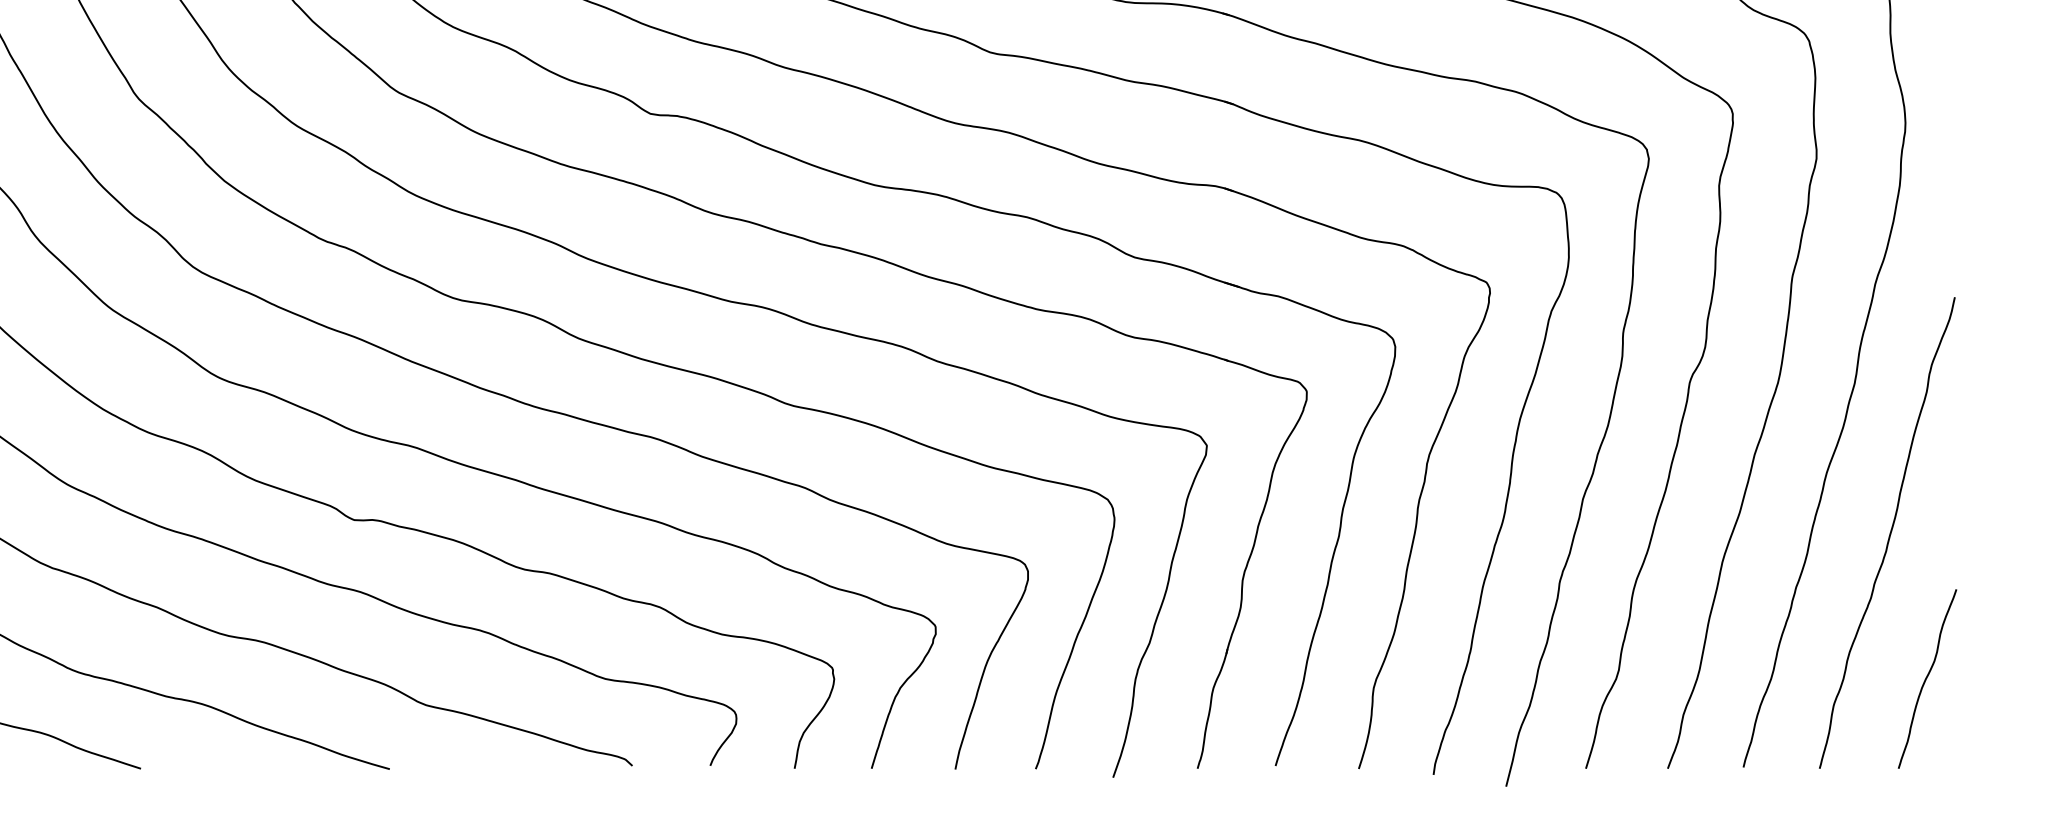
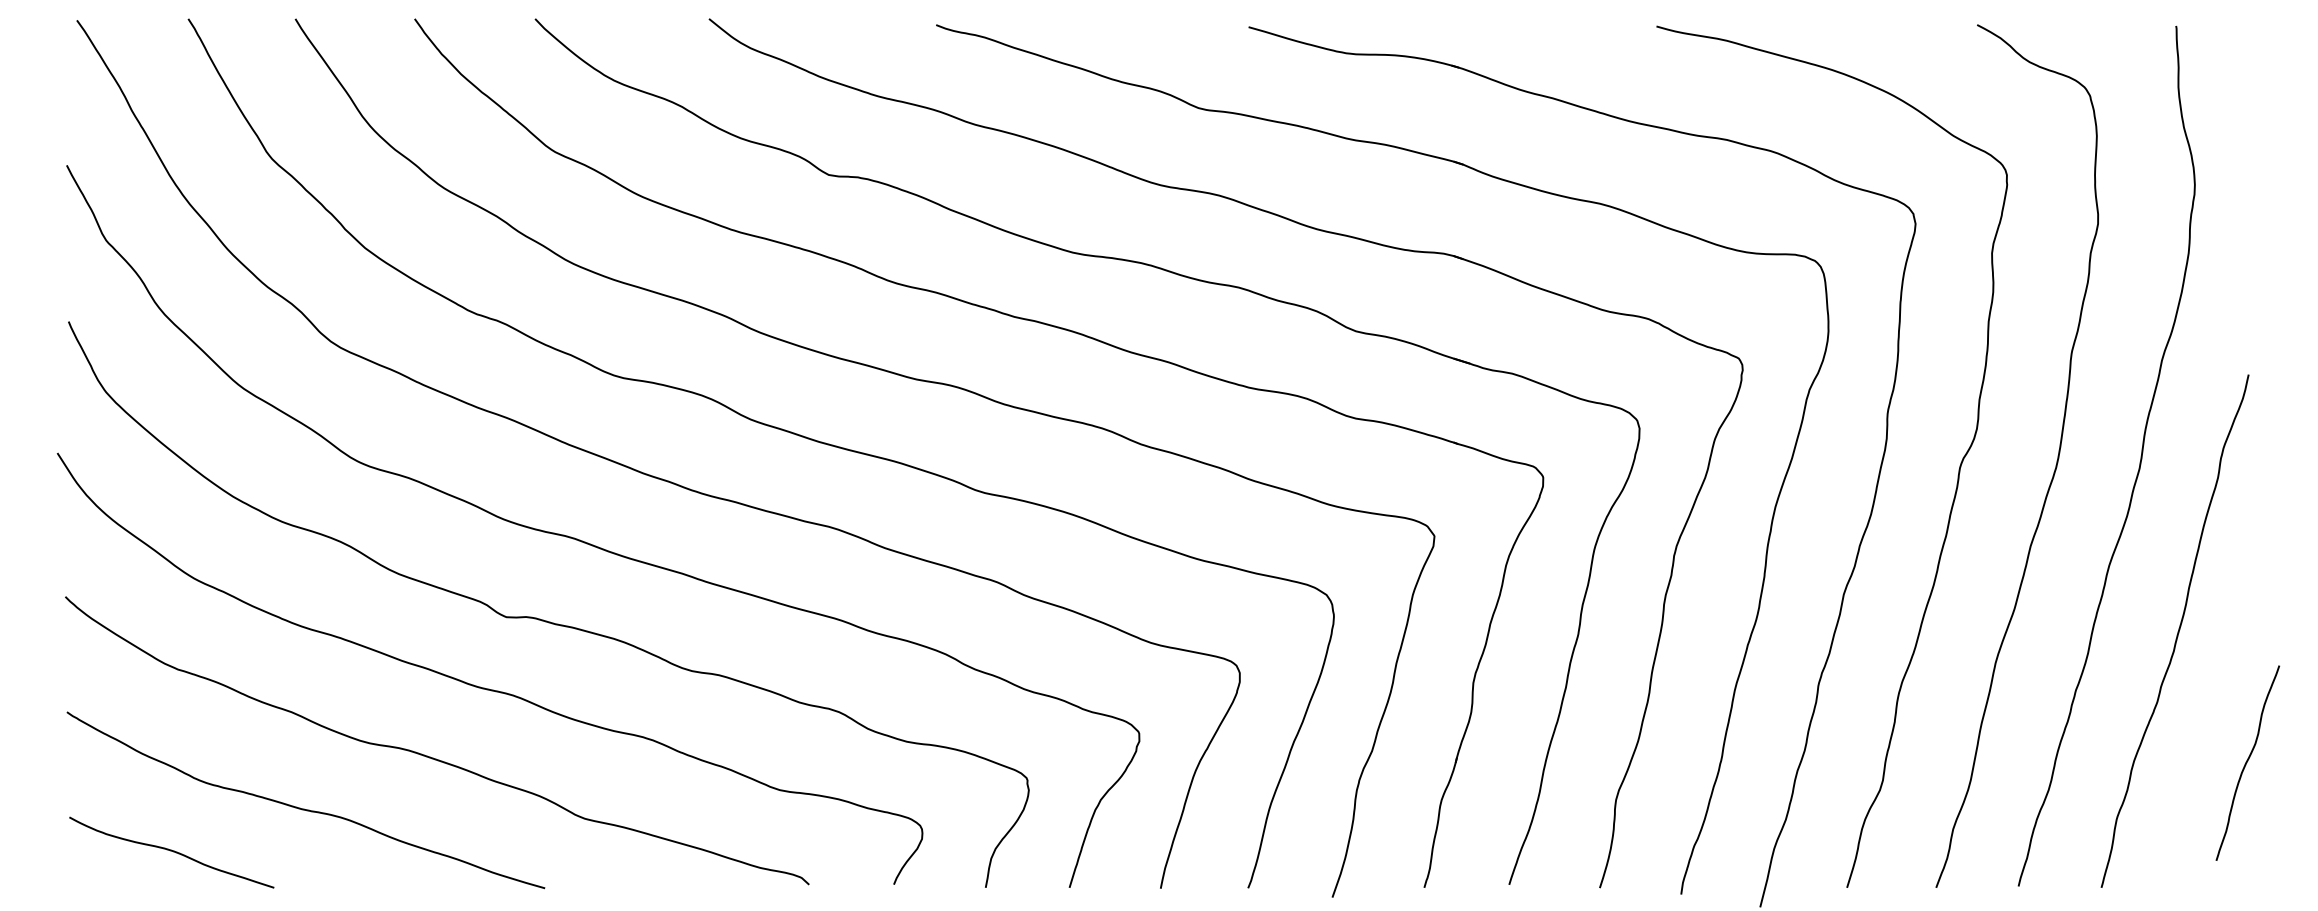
curve: (1927, 678) -> (2247, 762), moved

